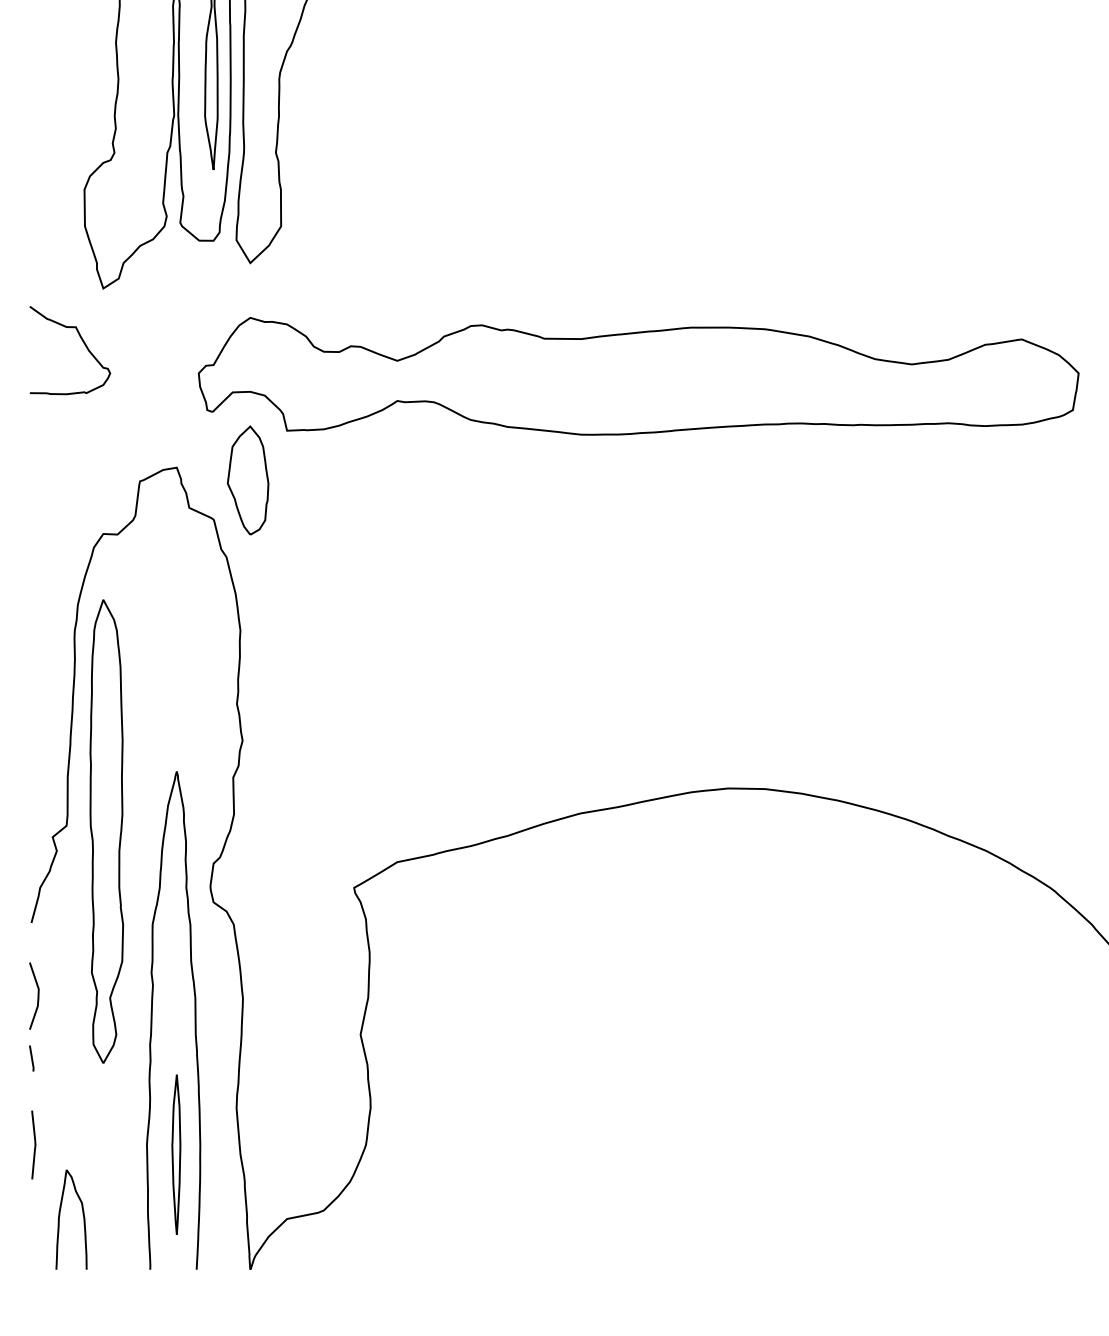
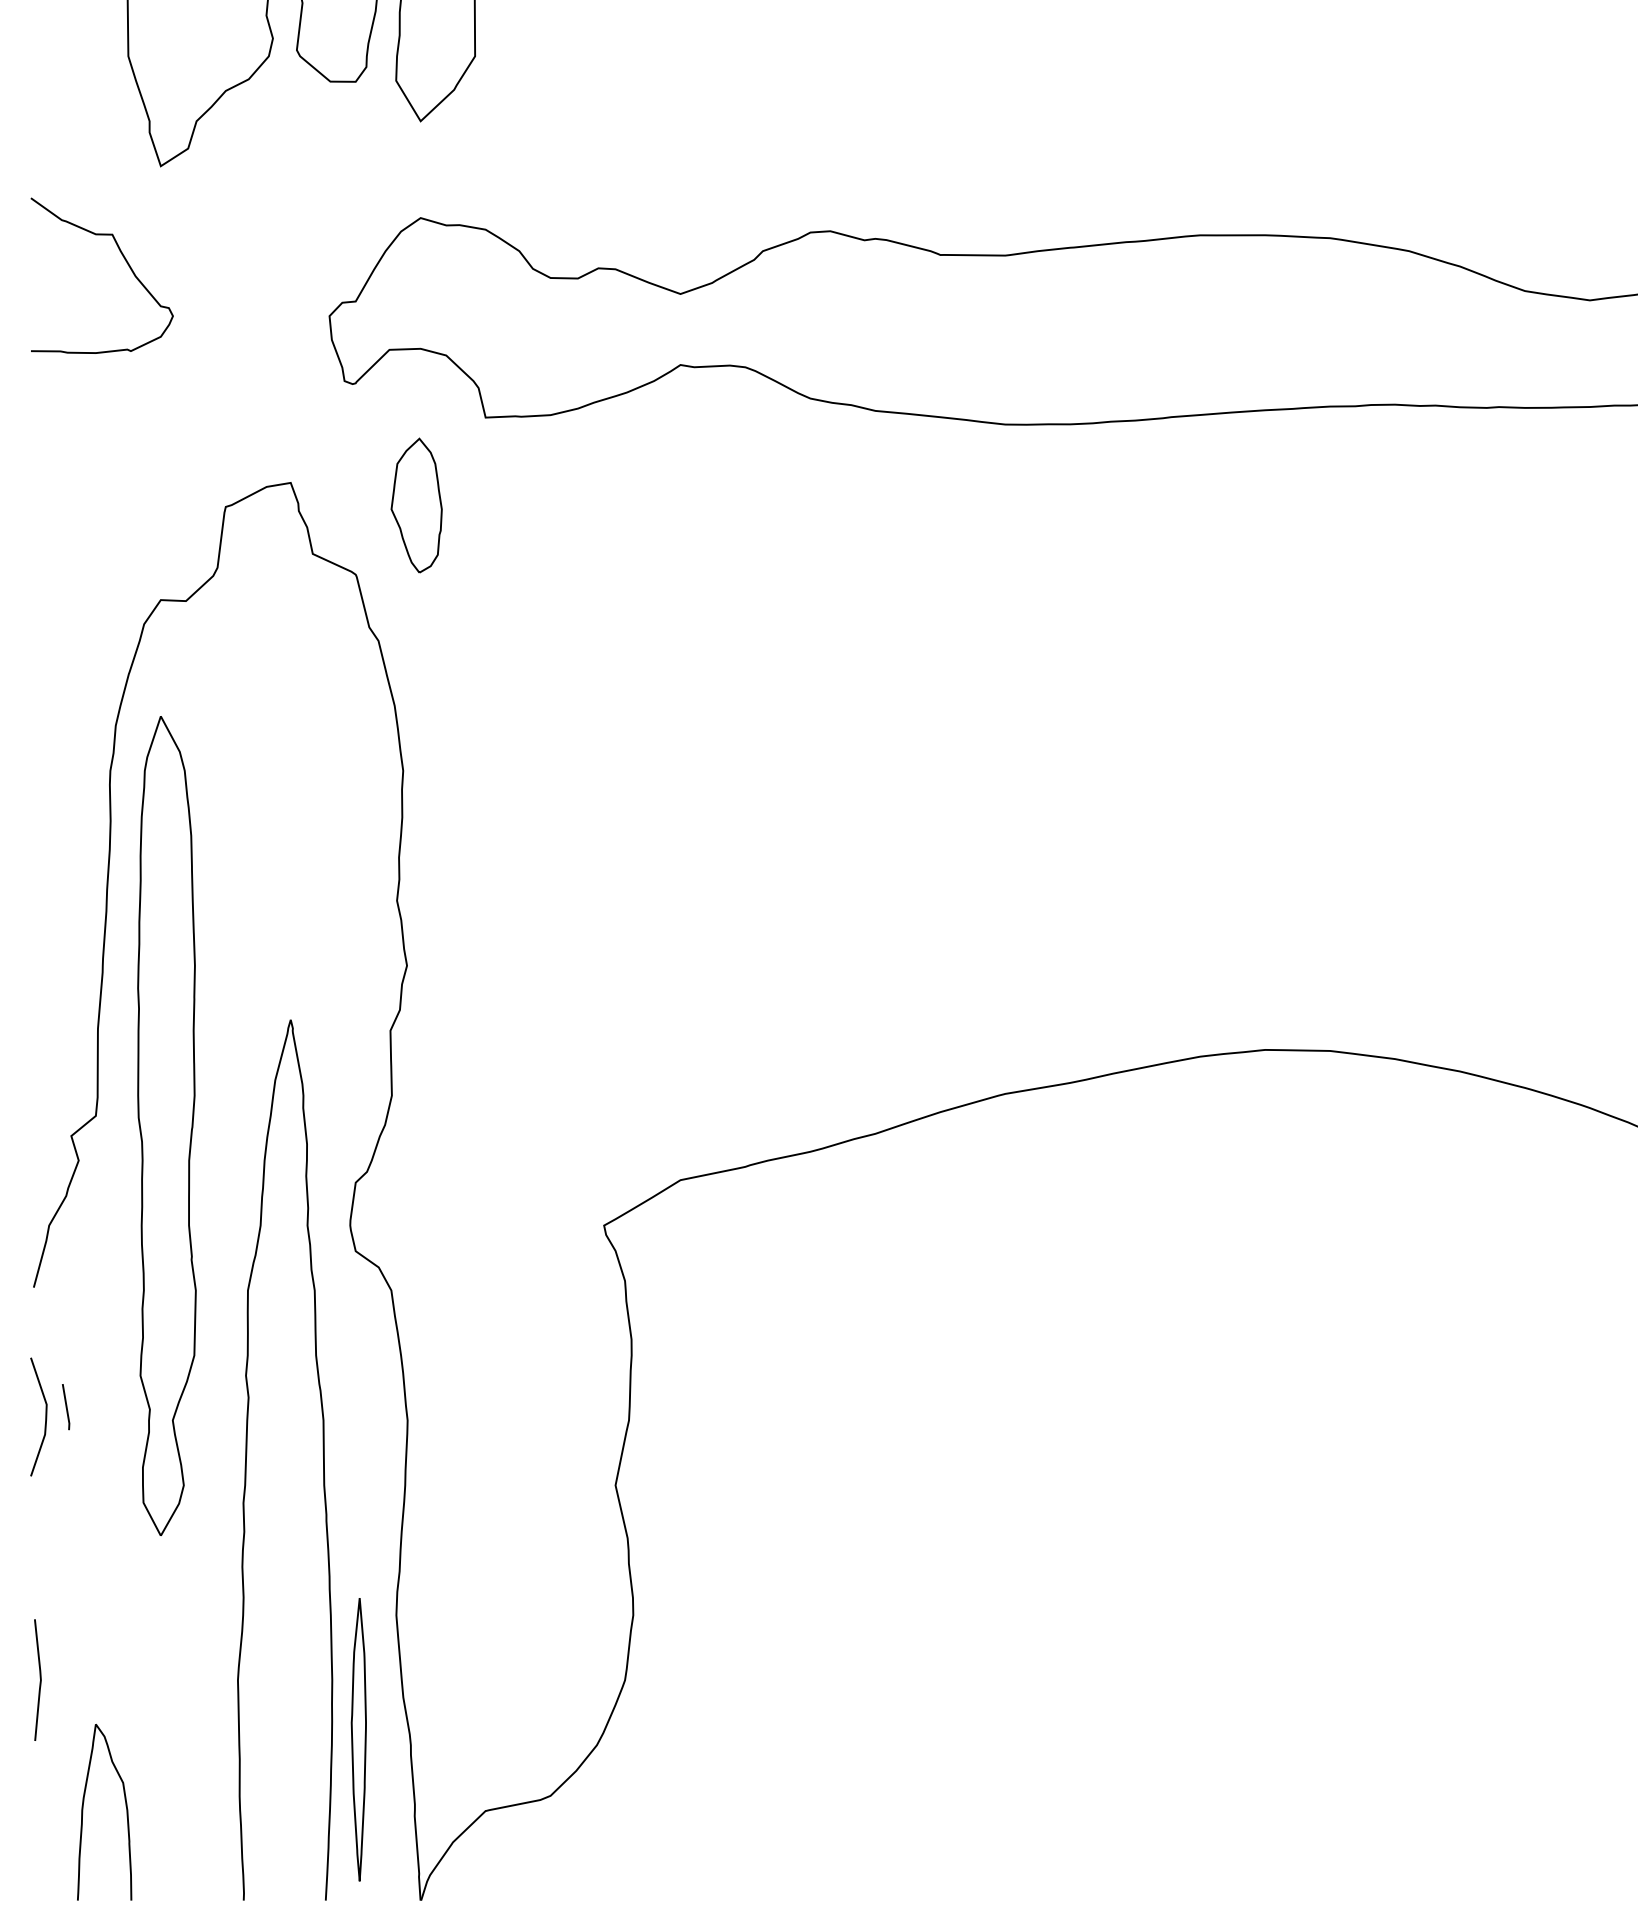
part: (247, 480) -> (415, 505), size x0.7
line: (31, 1058) -> (65, 1407), moved
part: (176, 1154) -> (359, 1739), moved

